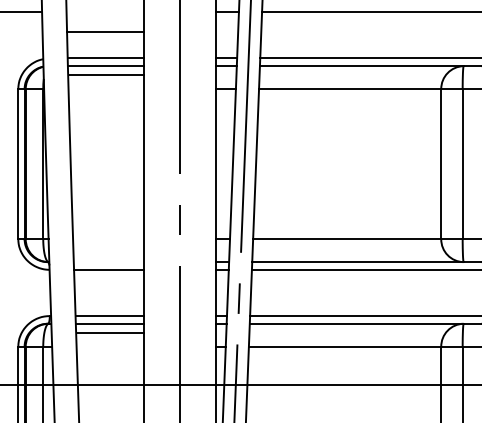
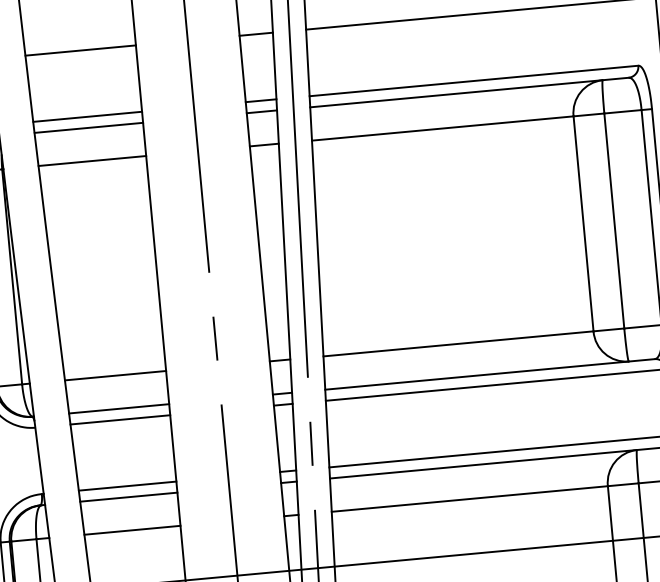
line: (104, 32) -> (79, 50), moved
line: (105, 75) -> (91, 161), moved
line: (108, 239) -> (115, 376), added
line: (108, 262) -> (118, 409), added
line: (109, 332) -> (131, 529), moved

